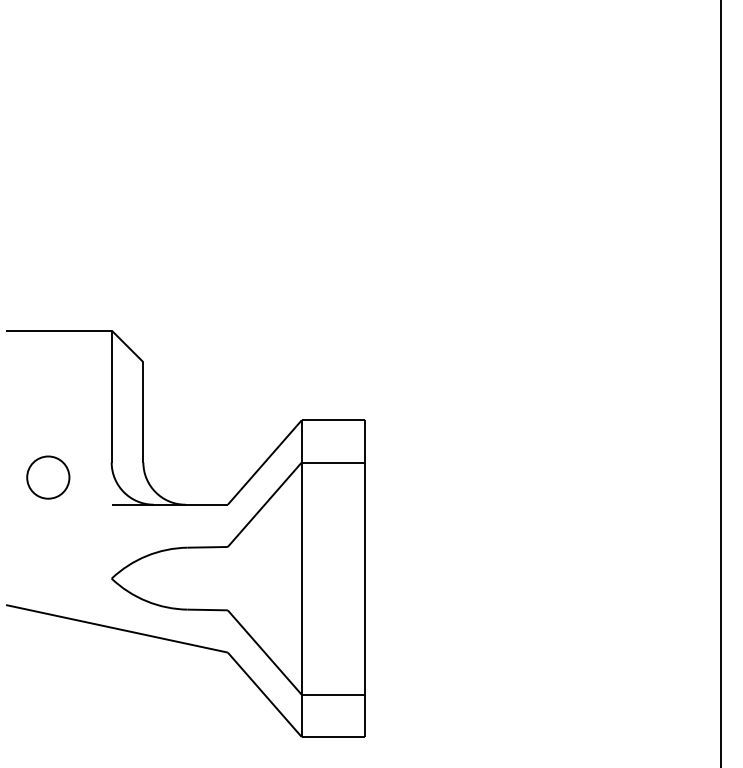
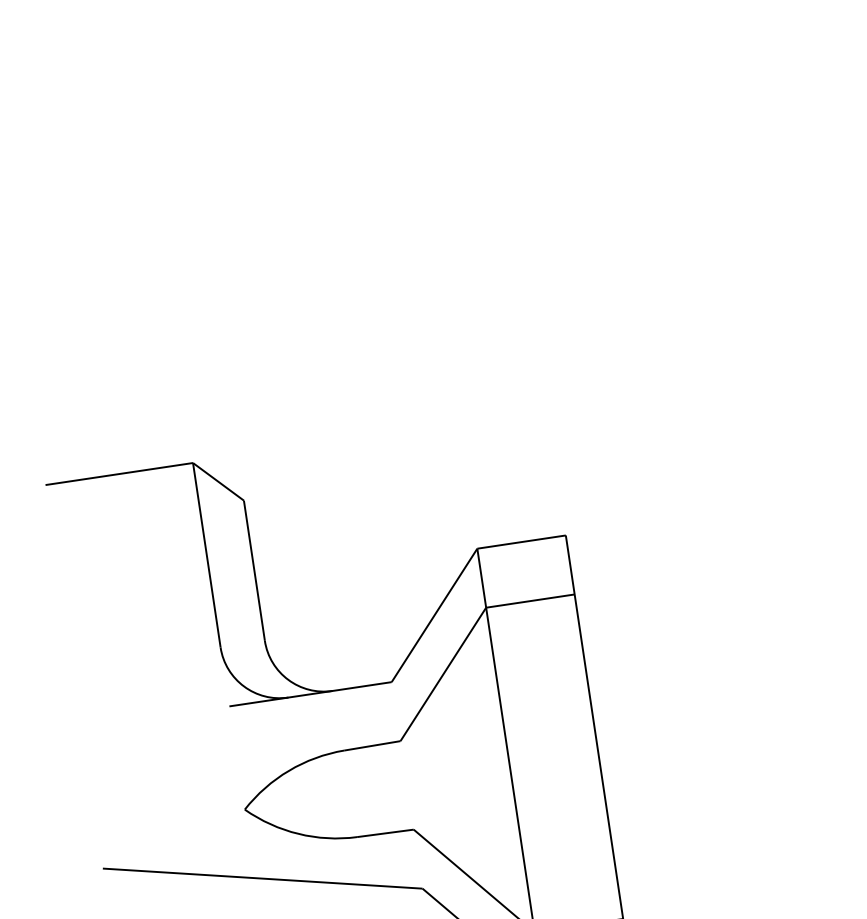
part: (48, 477) -> (135, 681), removed

